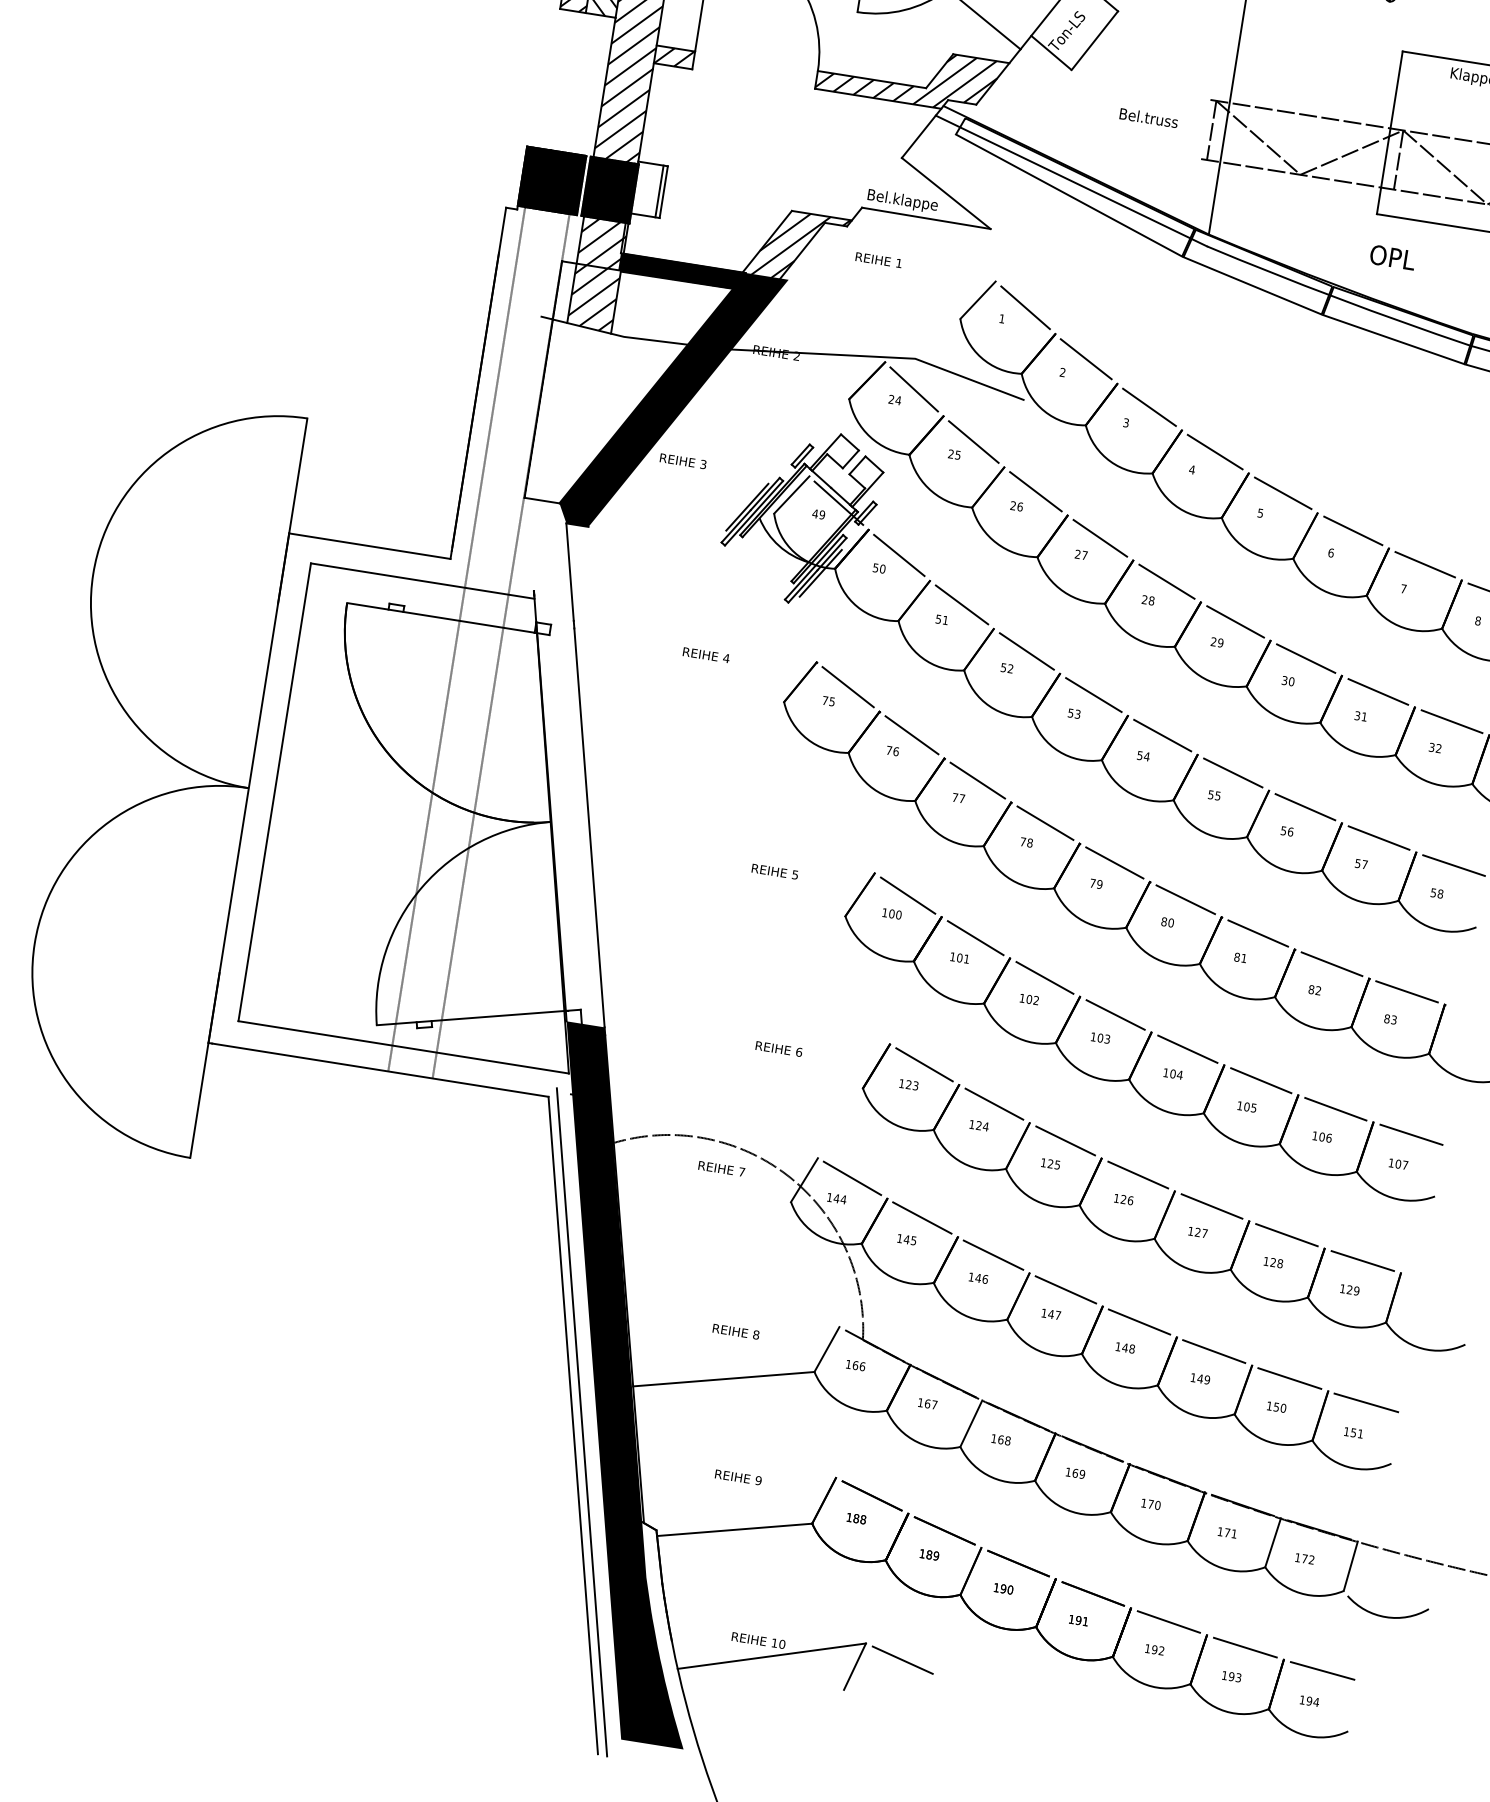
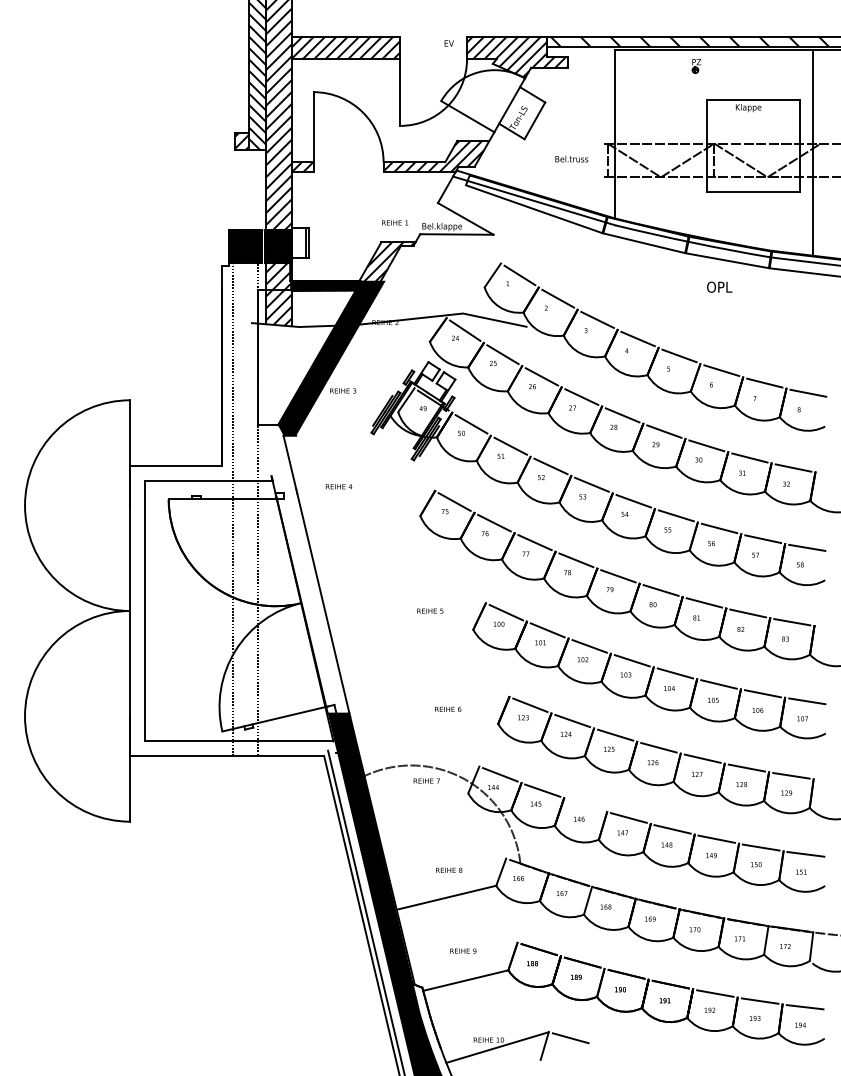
text: (1392, 256) -> (719, 286), moved
text: (879, 259) -> (395, 222), moved
text: (705, 654) -> (338, 486), moved
line: (993, 1254) -> (585, 804), removed

